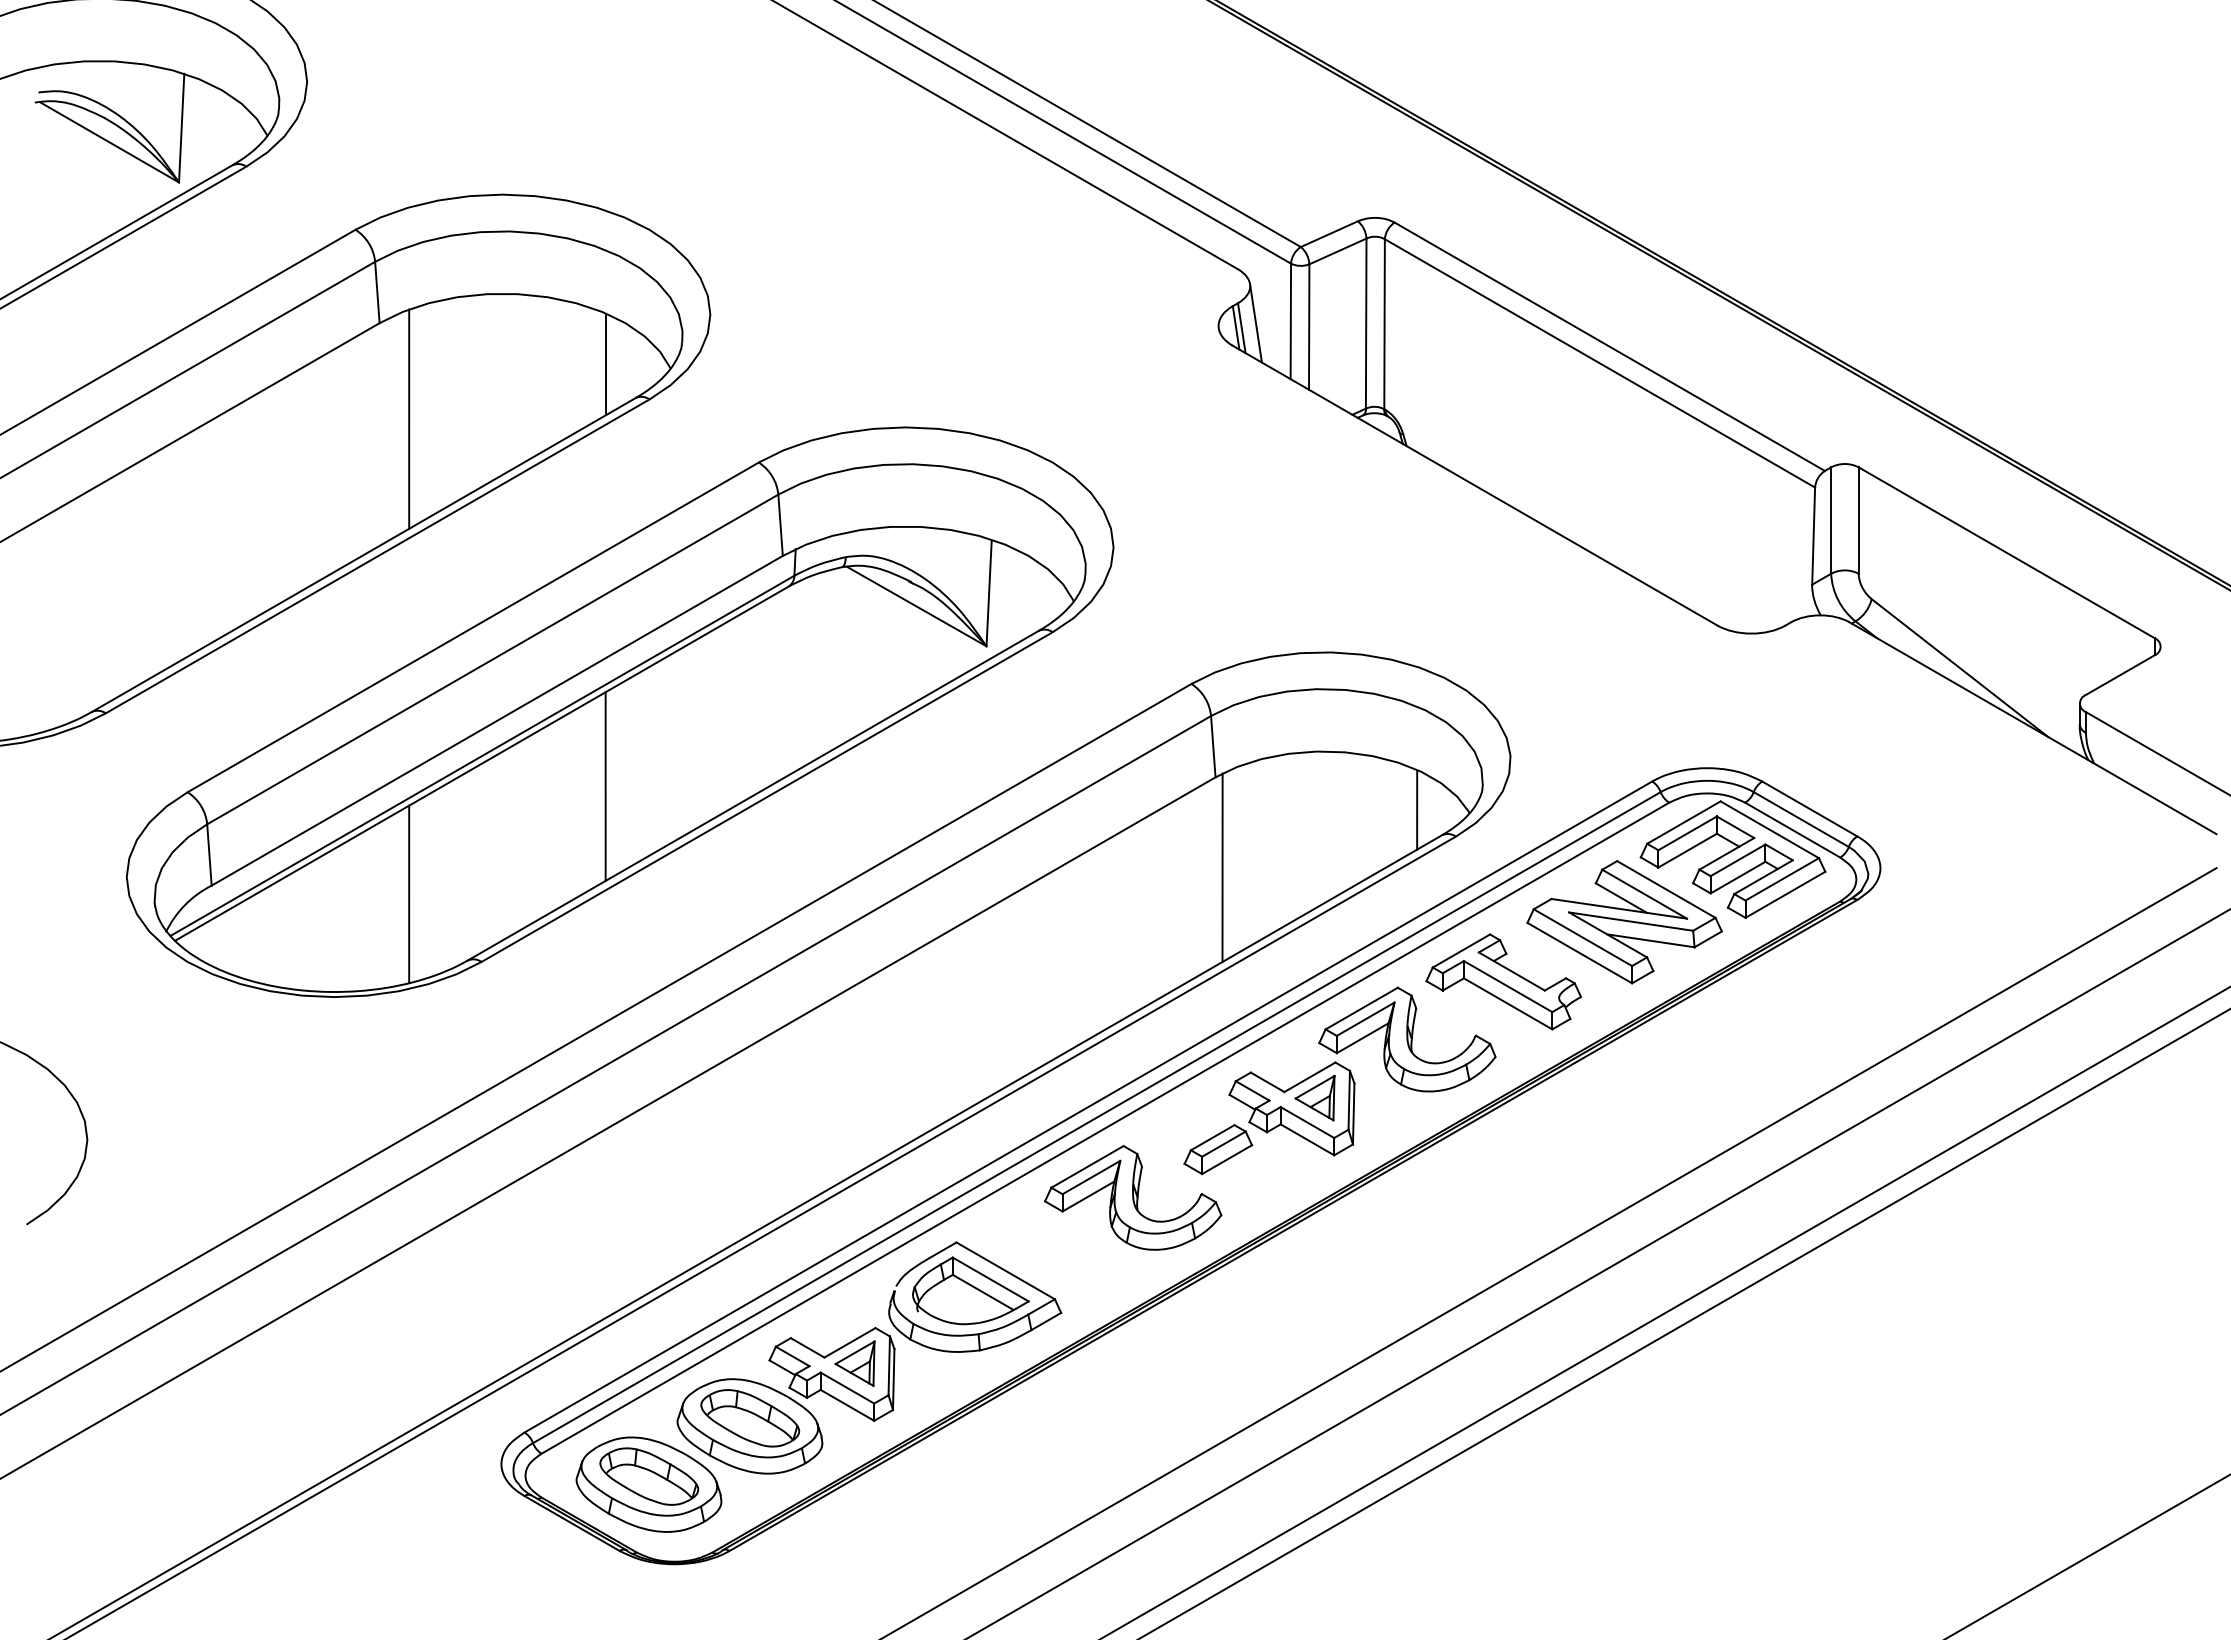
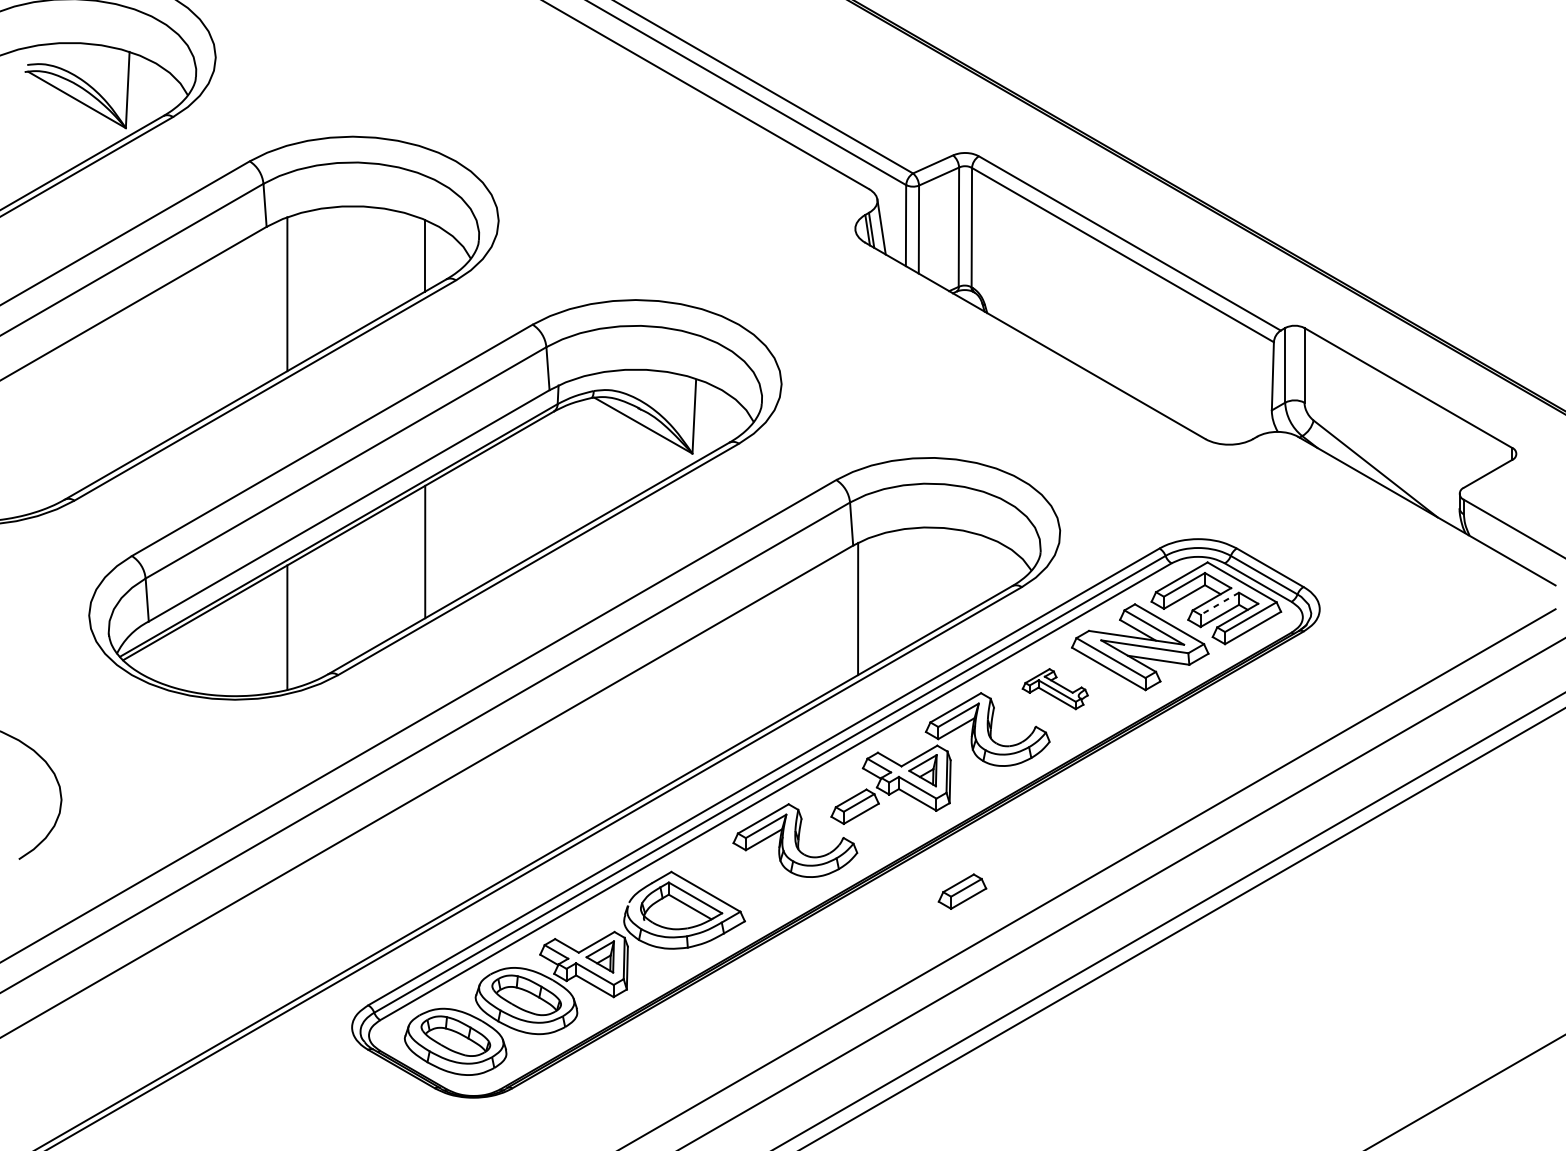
line: (1417, 810) -> (994, 568), removed
line: (1738, 860) -> (1220, 603), solid -> dashed
part: (1503, 981) -> (1055, 688), size x0.6
part: (1371, 1270) -> (962, 891), added

